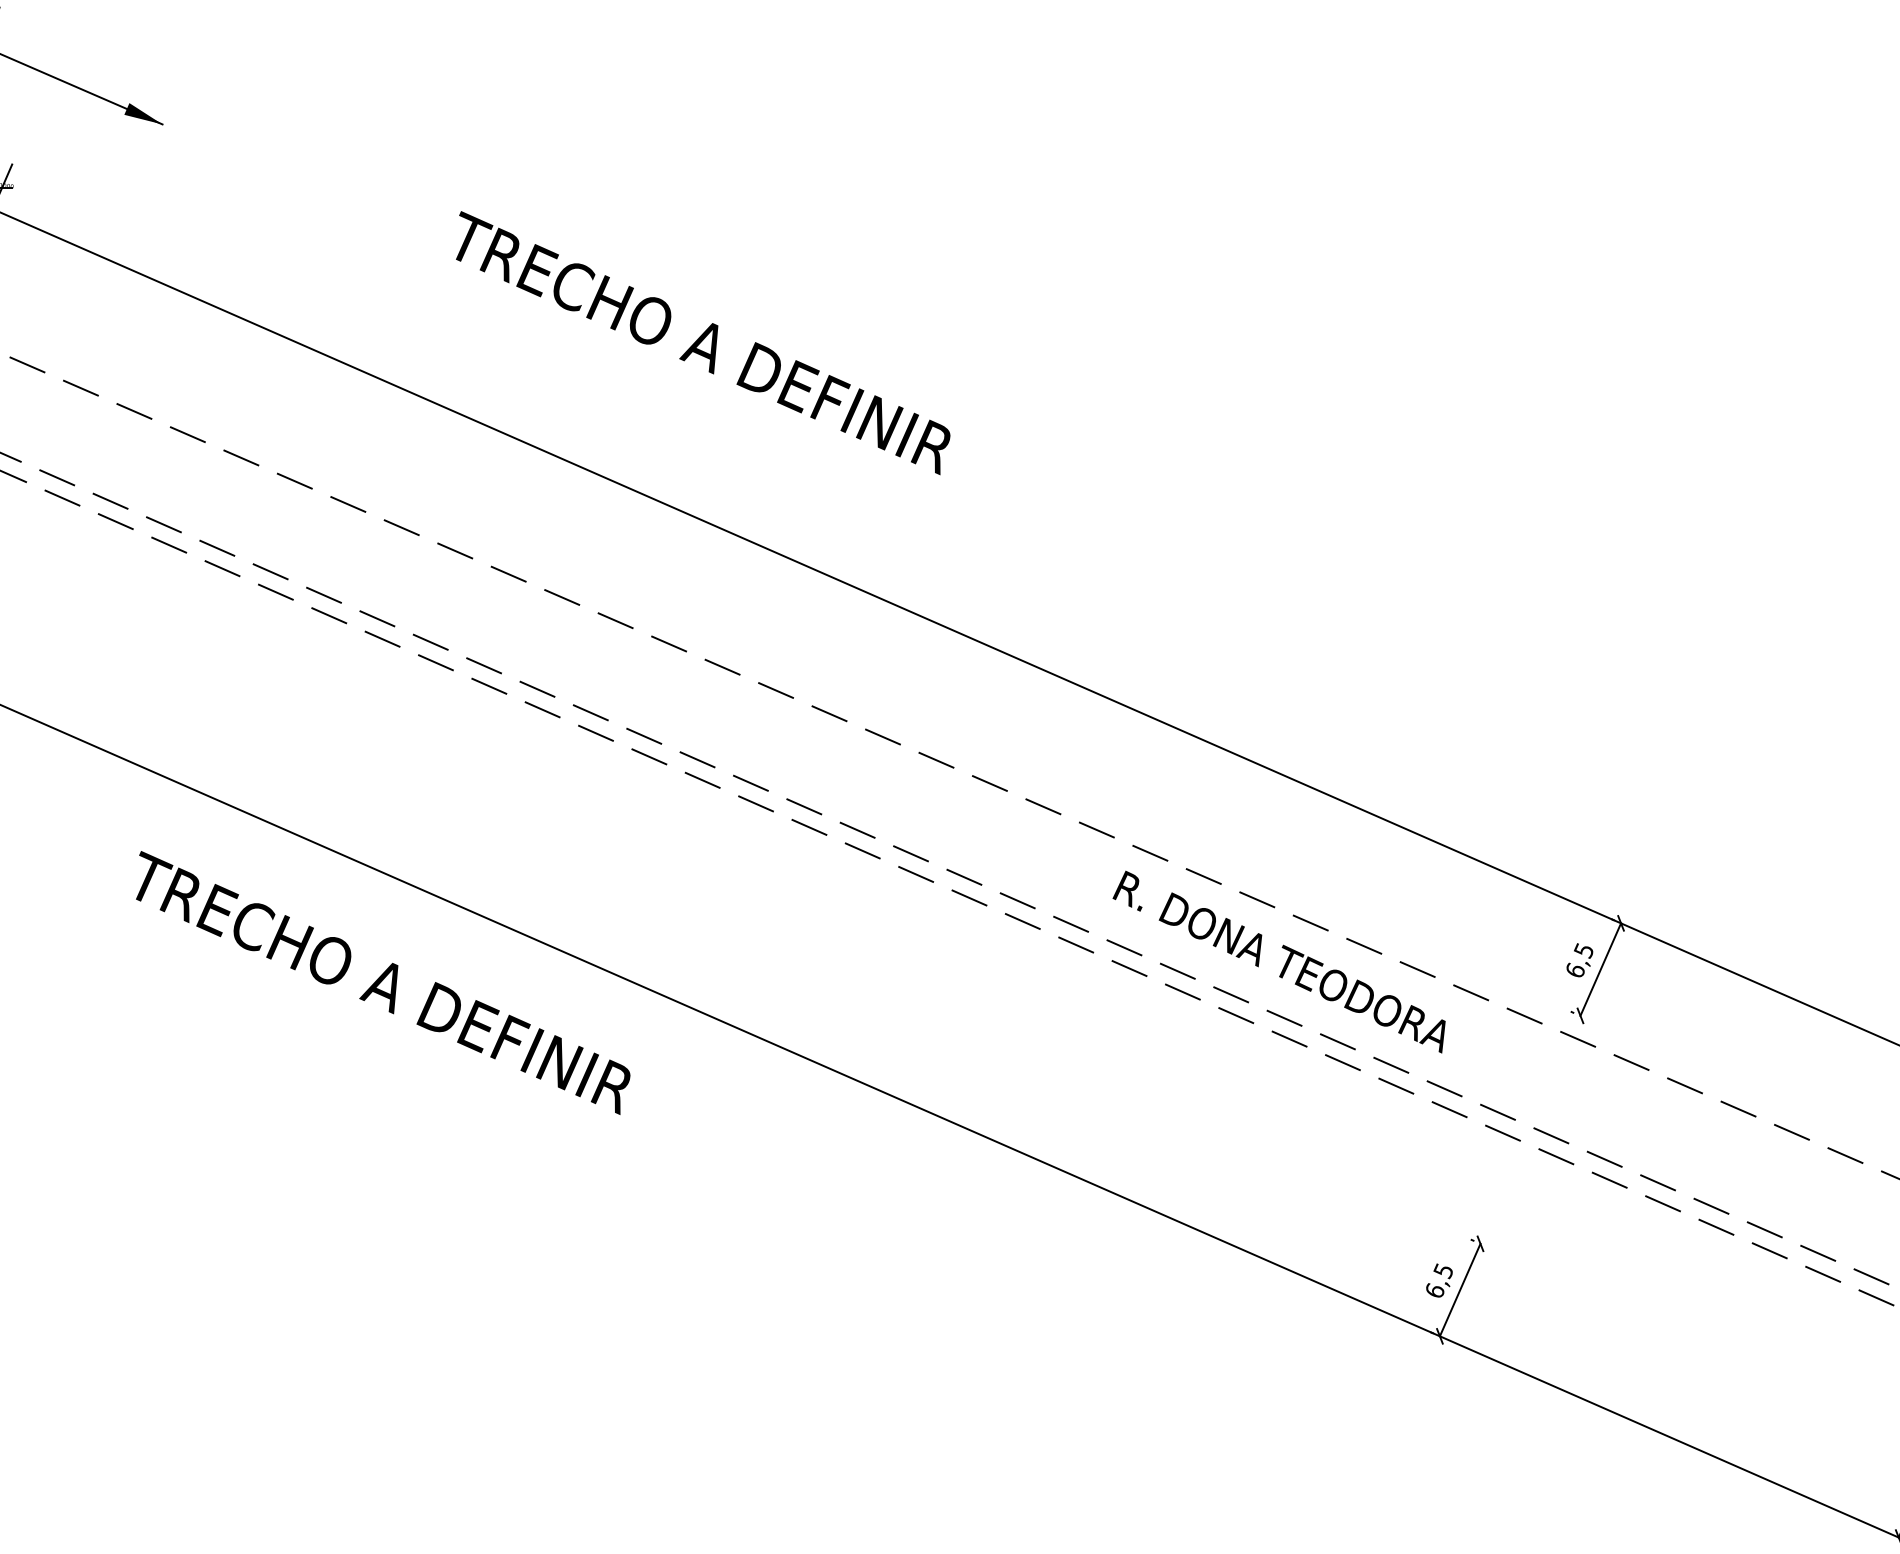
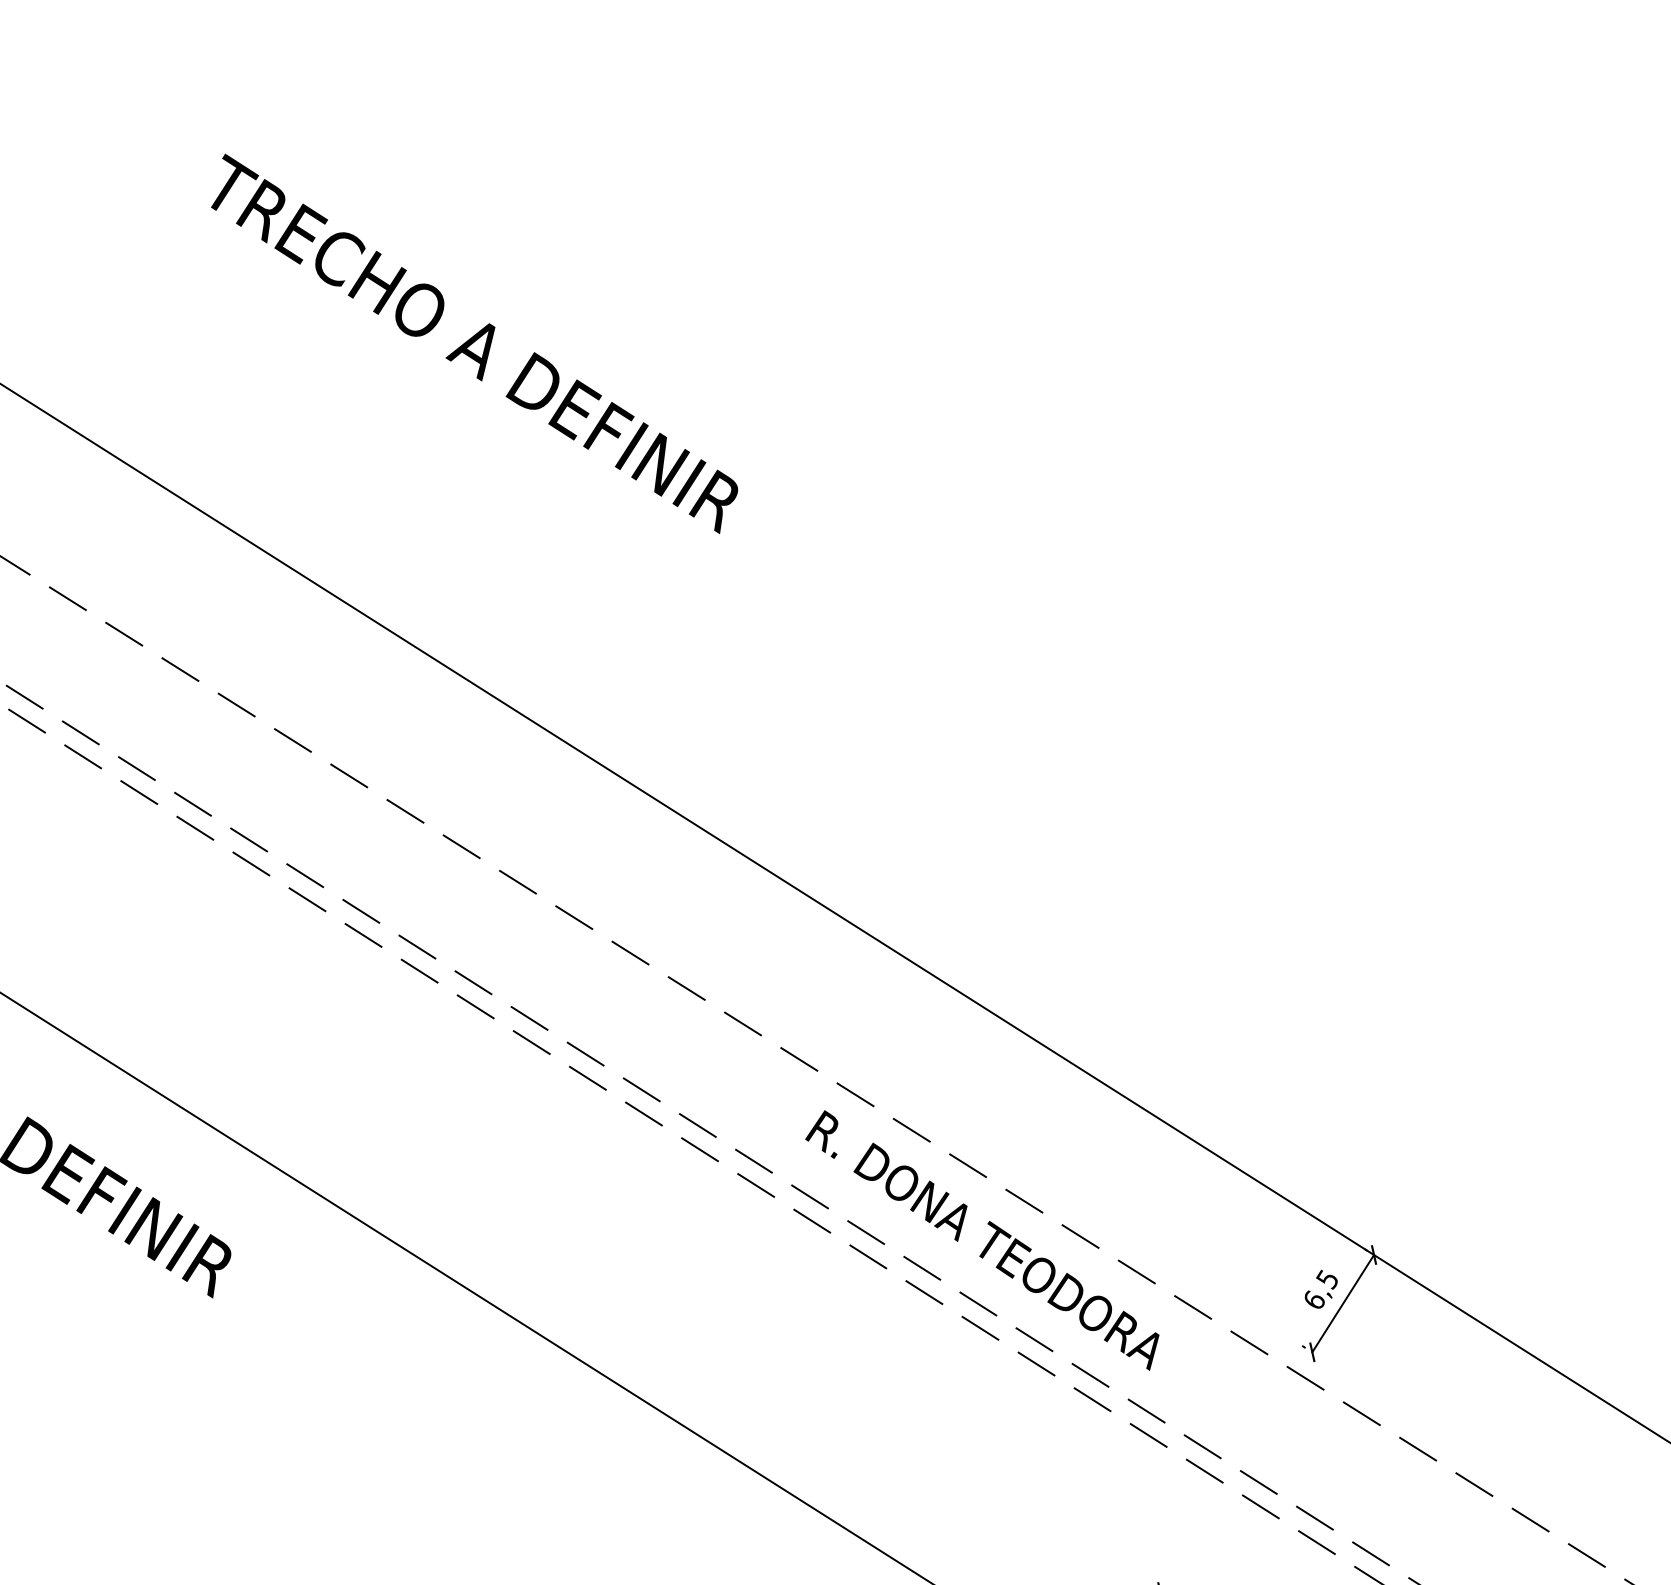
text: (703, 343) -> (475, 344), moved

